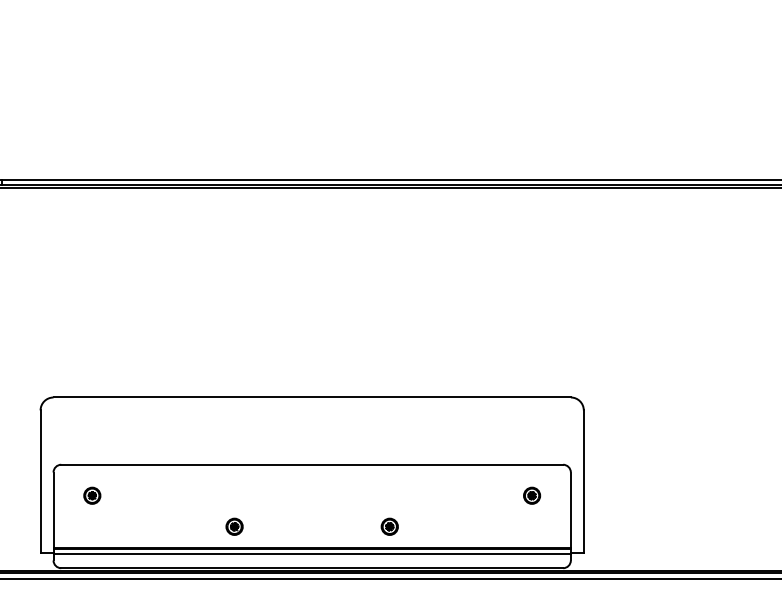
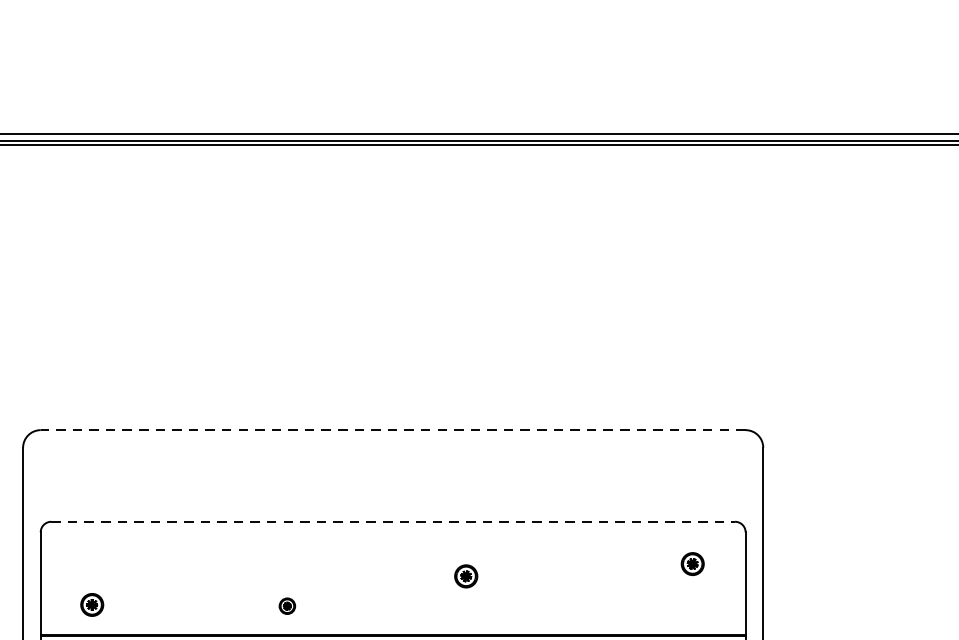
line: (312, 397) -> (393, 430), solid -> dashed
line: (312, 464) -> (393, 521), solid -> dashed
part: (92, 495) -> (92, 604), moved
part: (234, 526) -> (287, 605), size x0.7
part: (389, 526) -> (465, 575), moved

